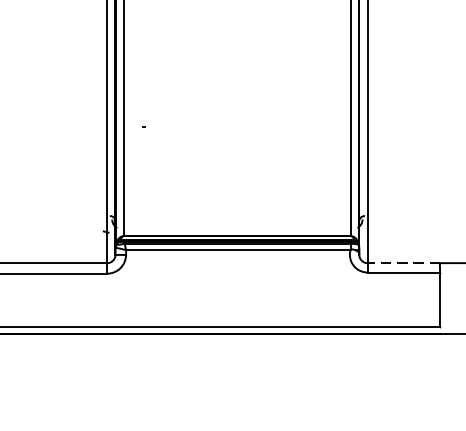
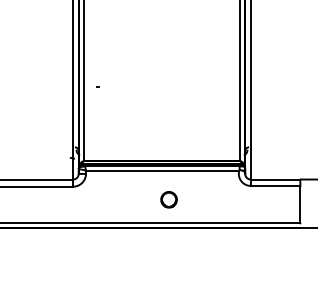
line: (403, 263) -> (275, 179), dashed -> solid
part: (246, 292) -> (168, 199), added

